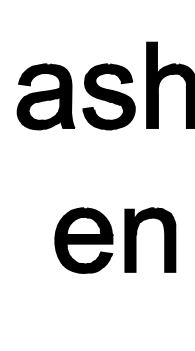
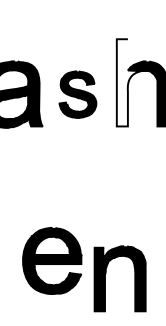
fill: (160, 84) -> (130, 81), removed
part: (108, 96) -> (77, 94), size x0.7
part: (136, 239) -> (105, 278), moved
part: (83, 240) -> (51, 260), moved

